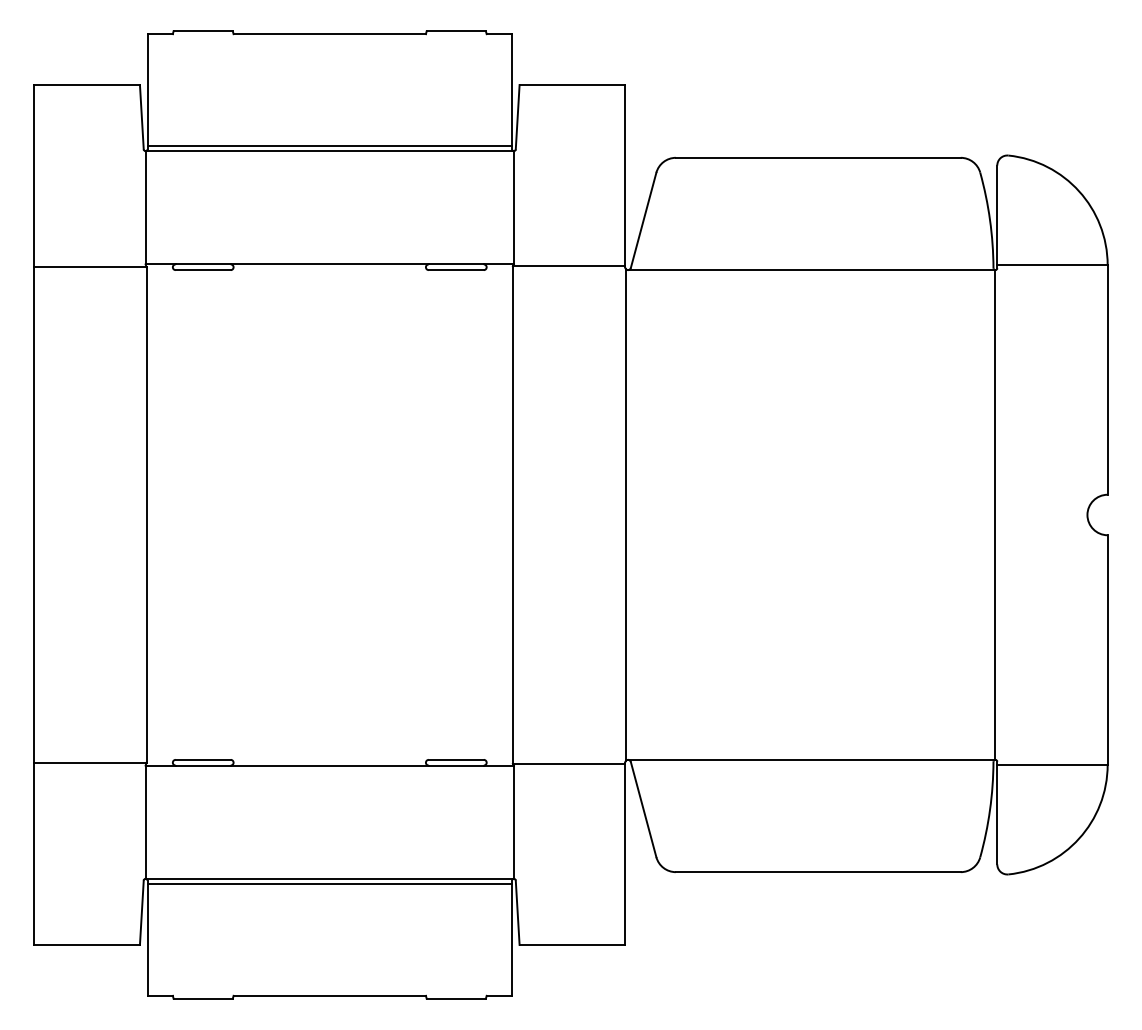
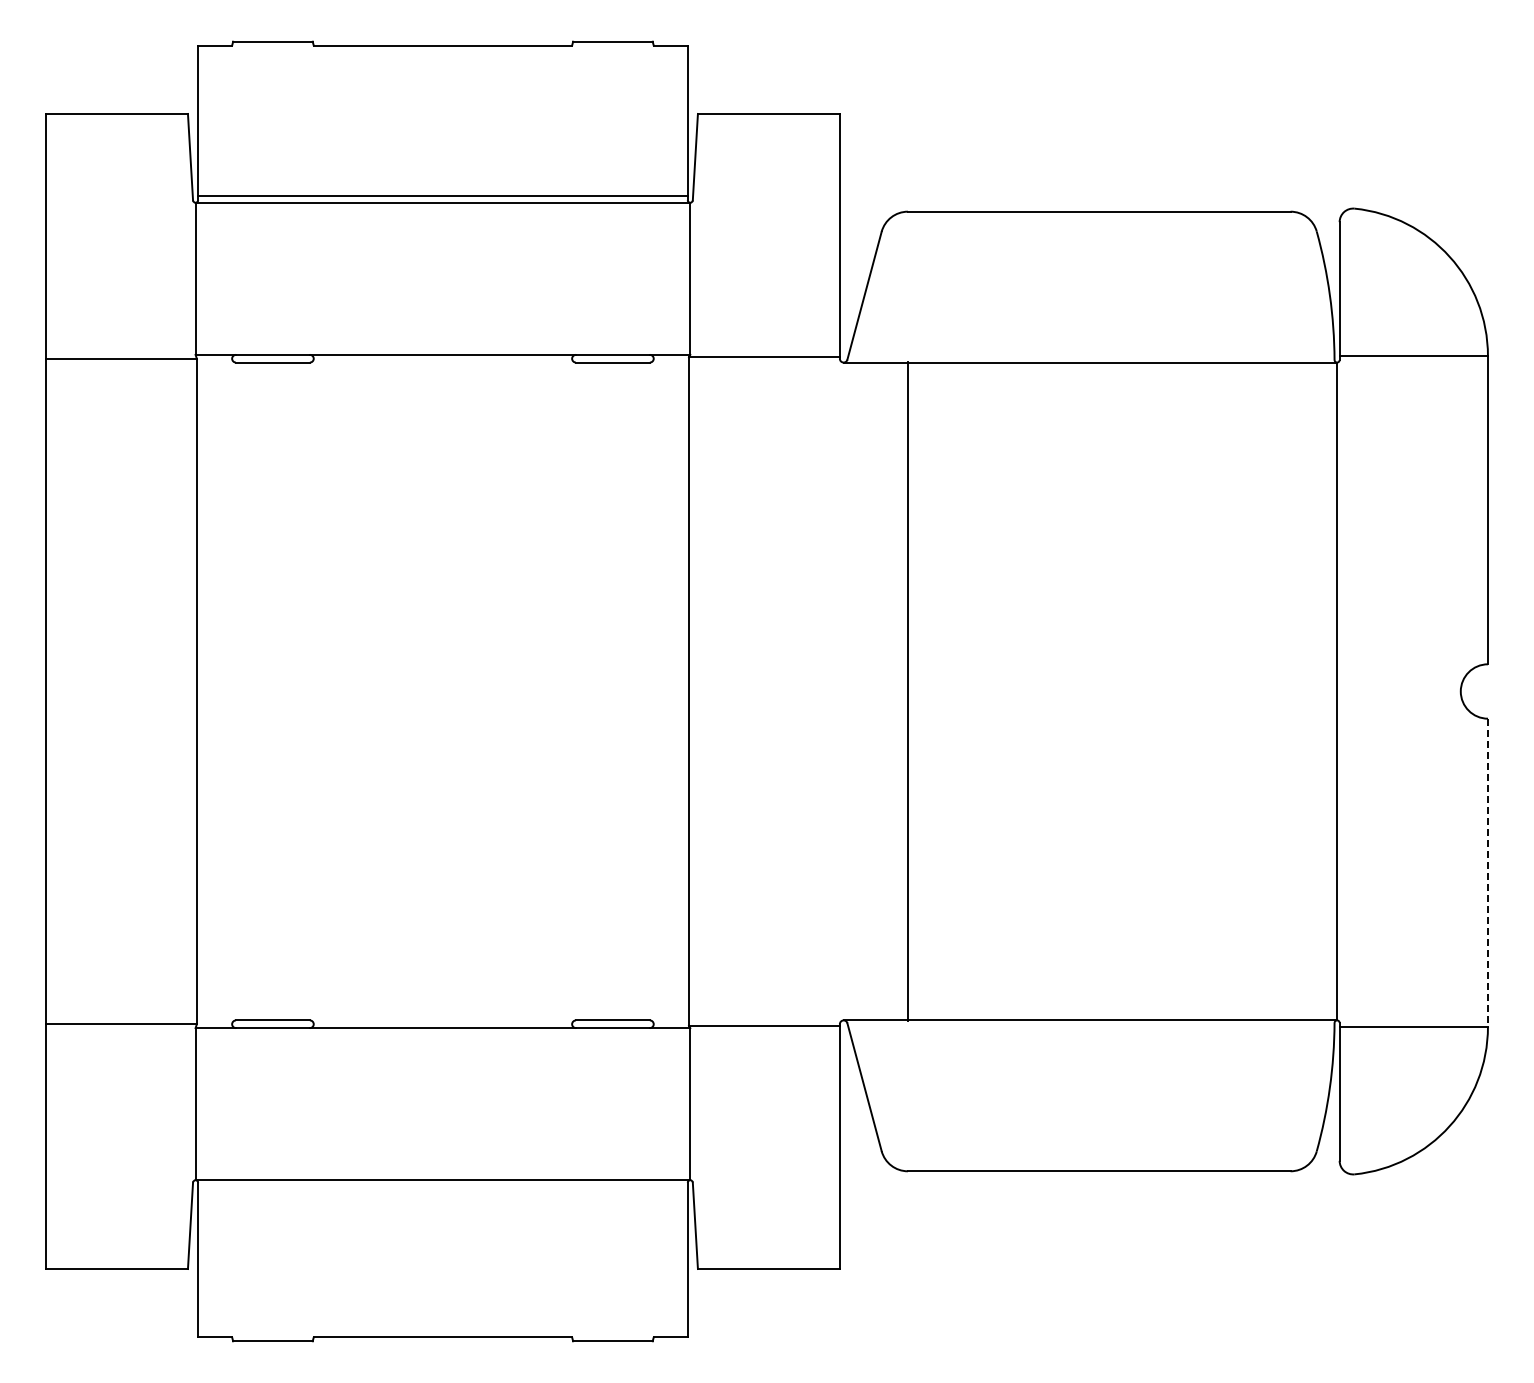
line: (626, 515) -> (908, 691), moved
line: (1107, 650) -> (1487, 873), solid -> dashed
line: (329, 883) -> (442, 1186), removed

